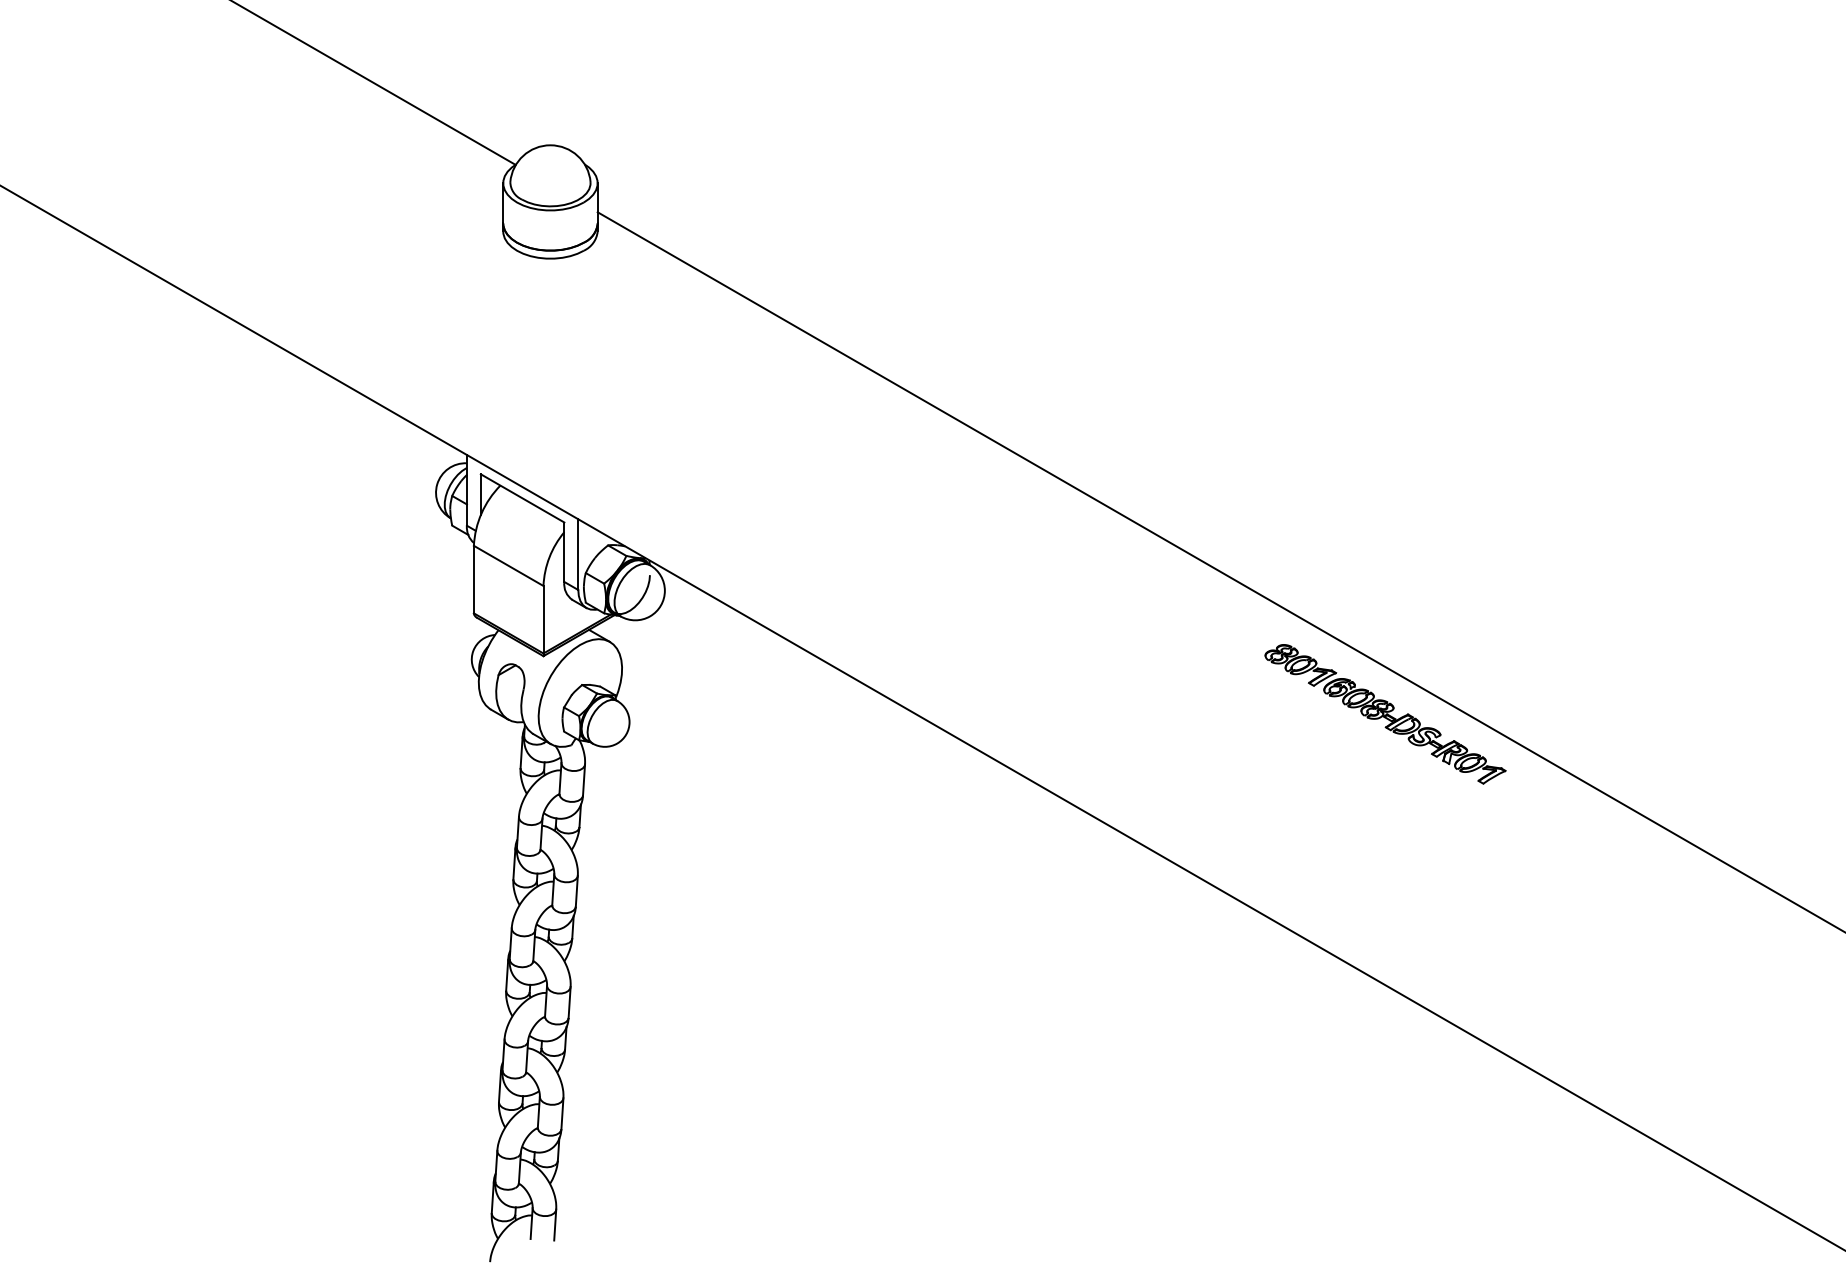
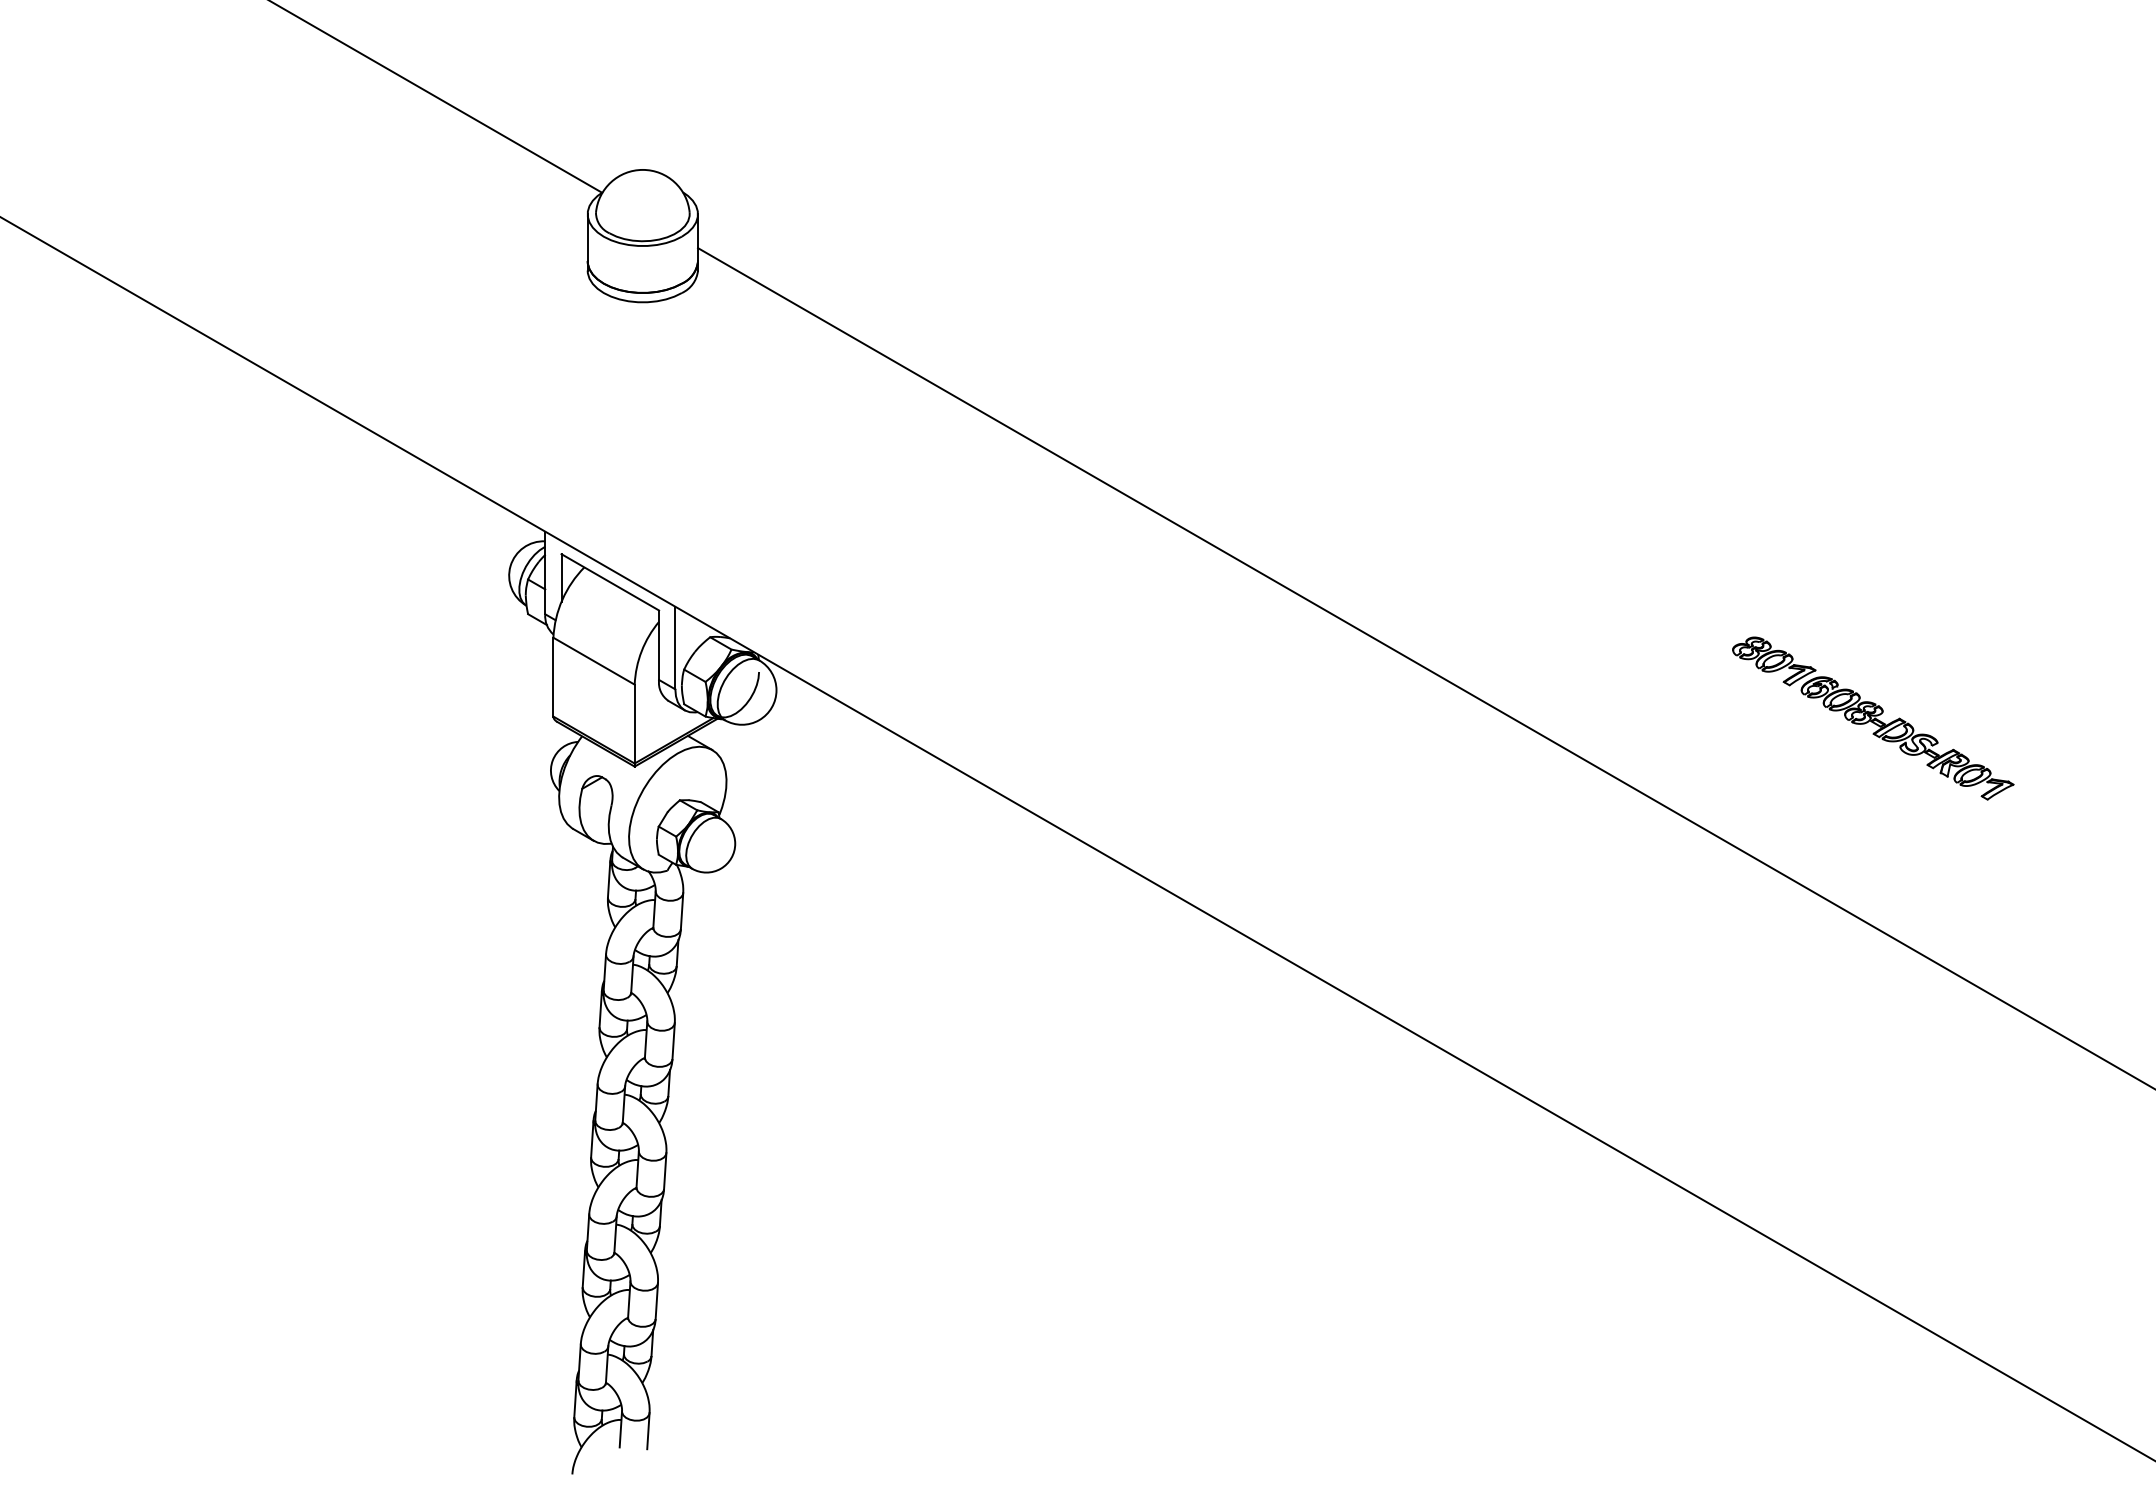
part: (1385, 714) -> (1873, 718), moved

